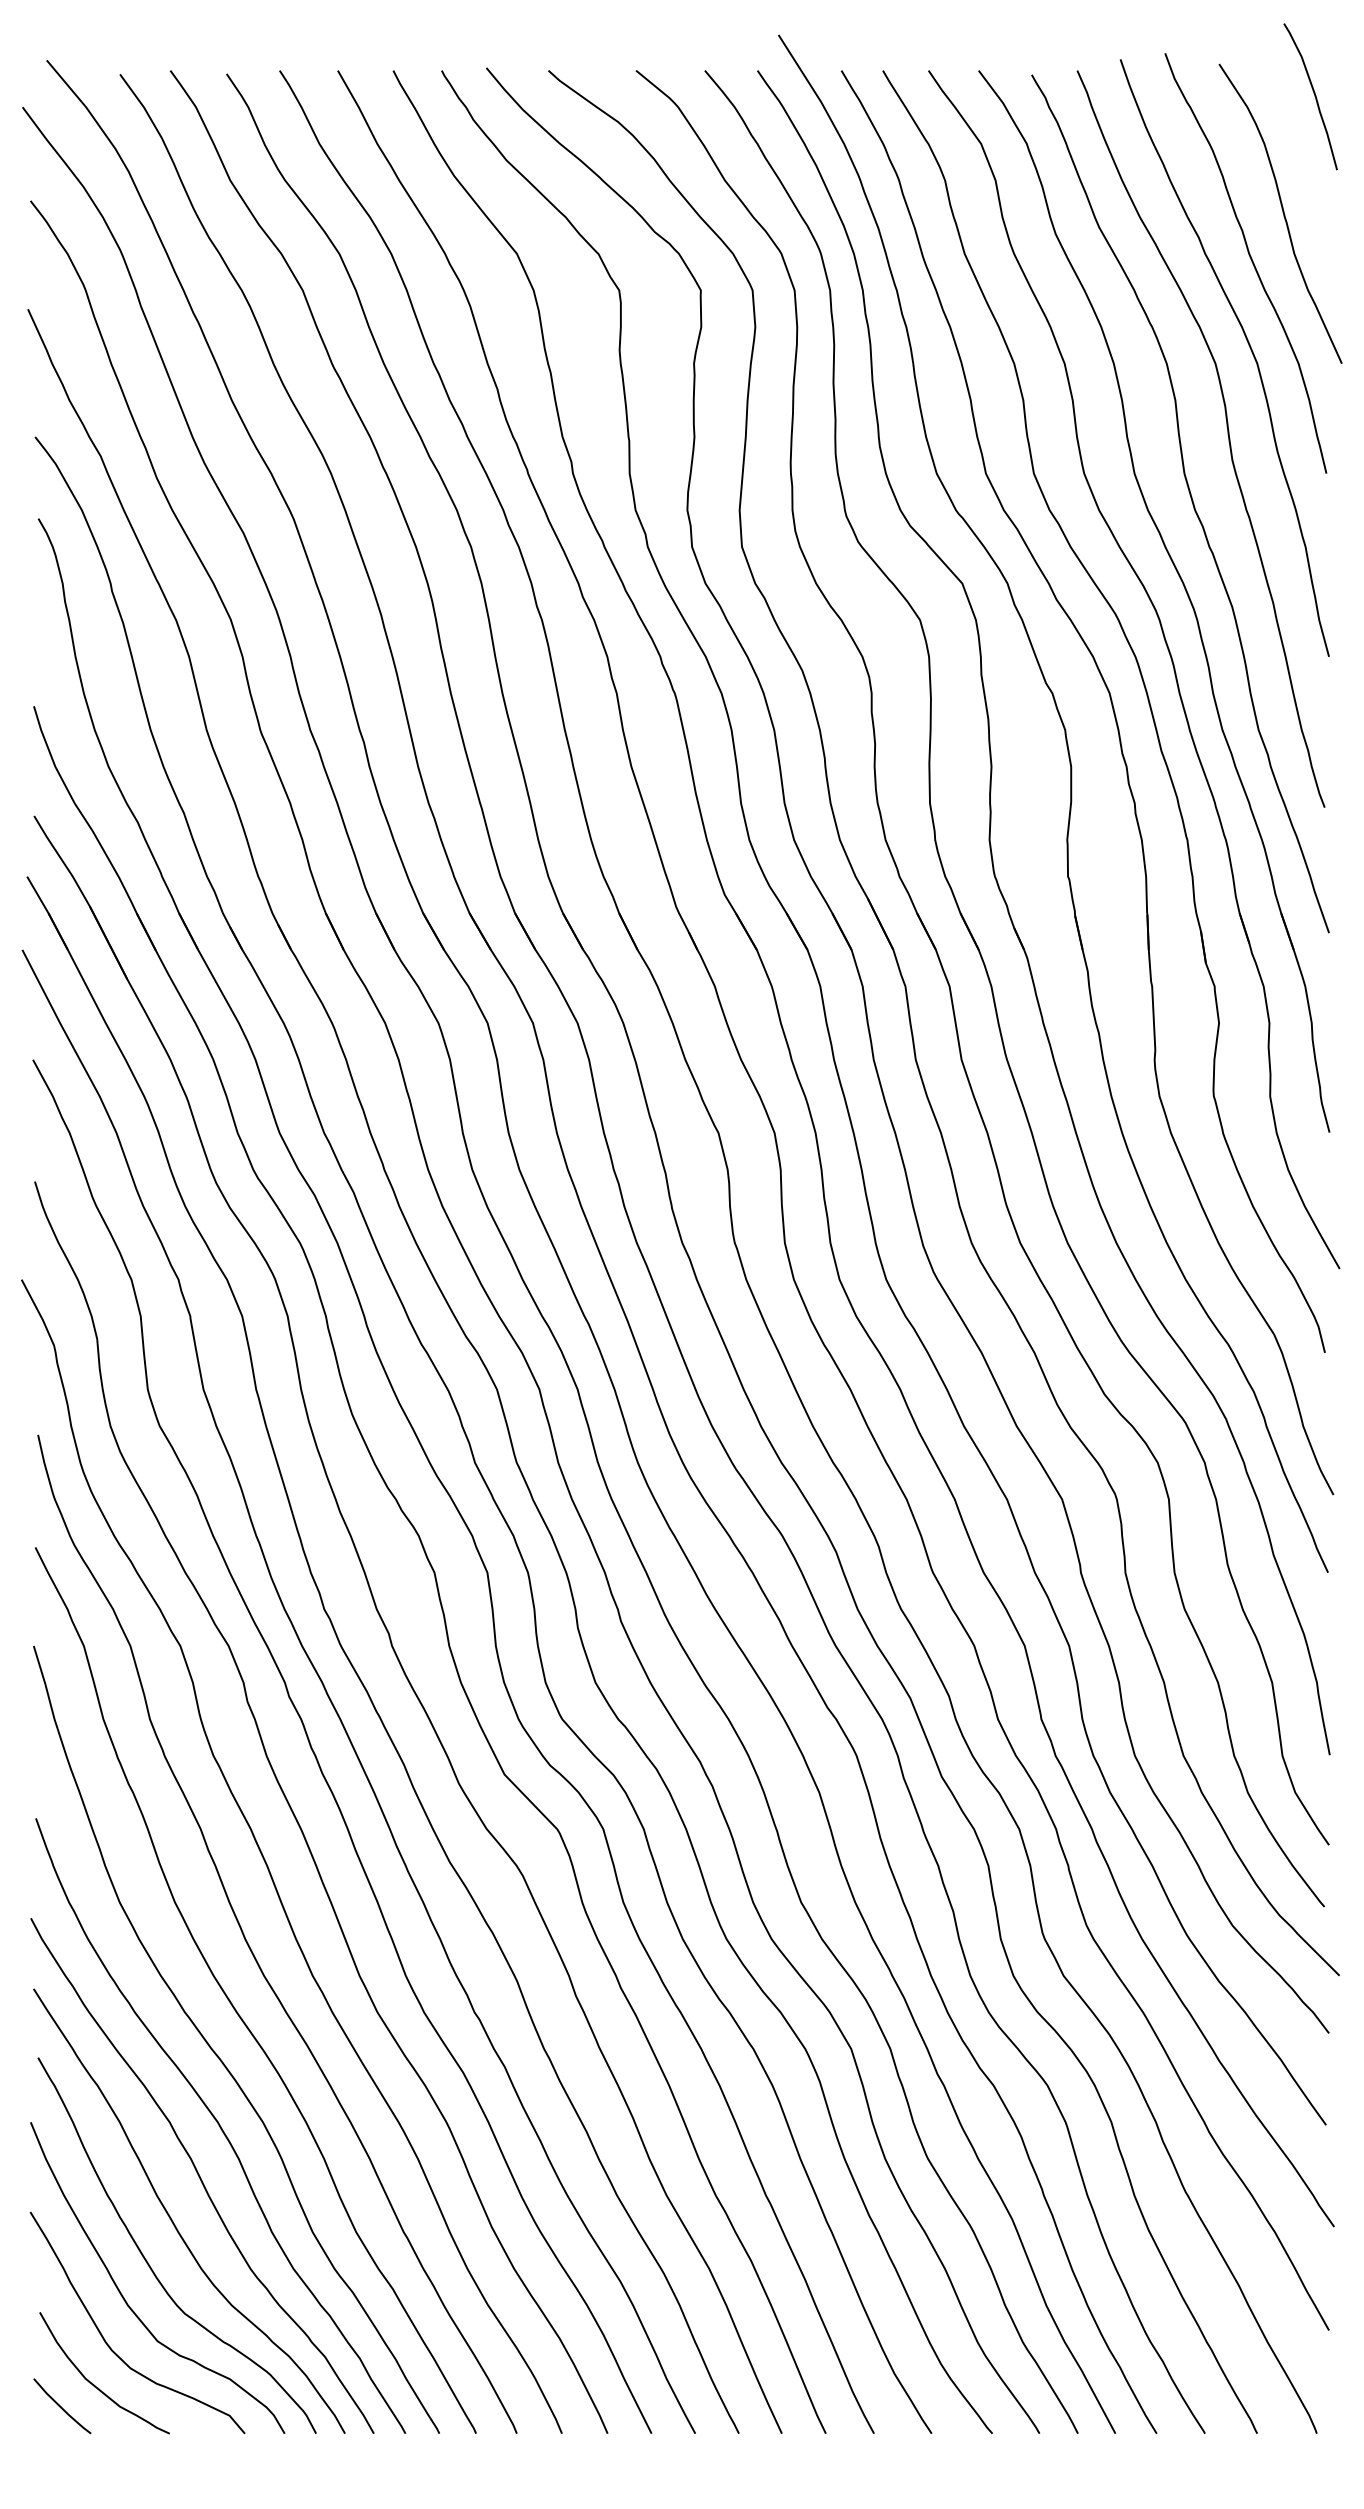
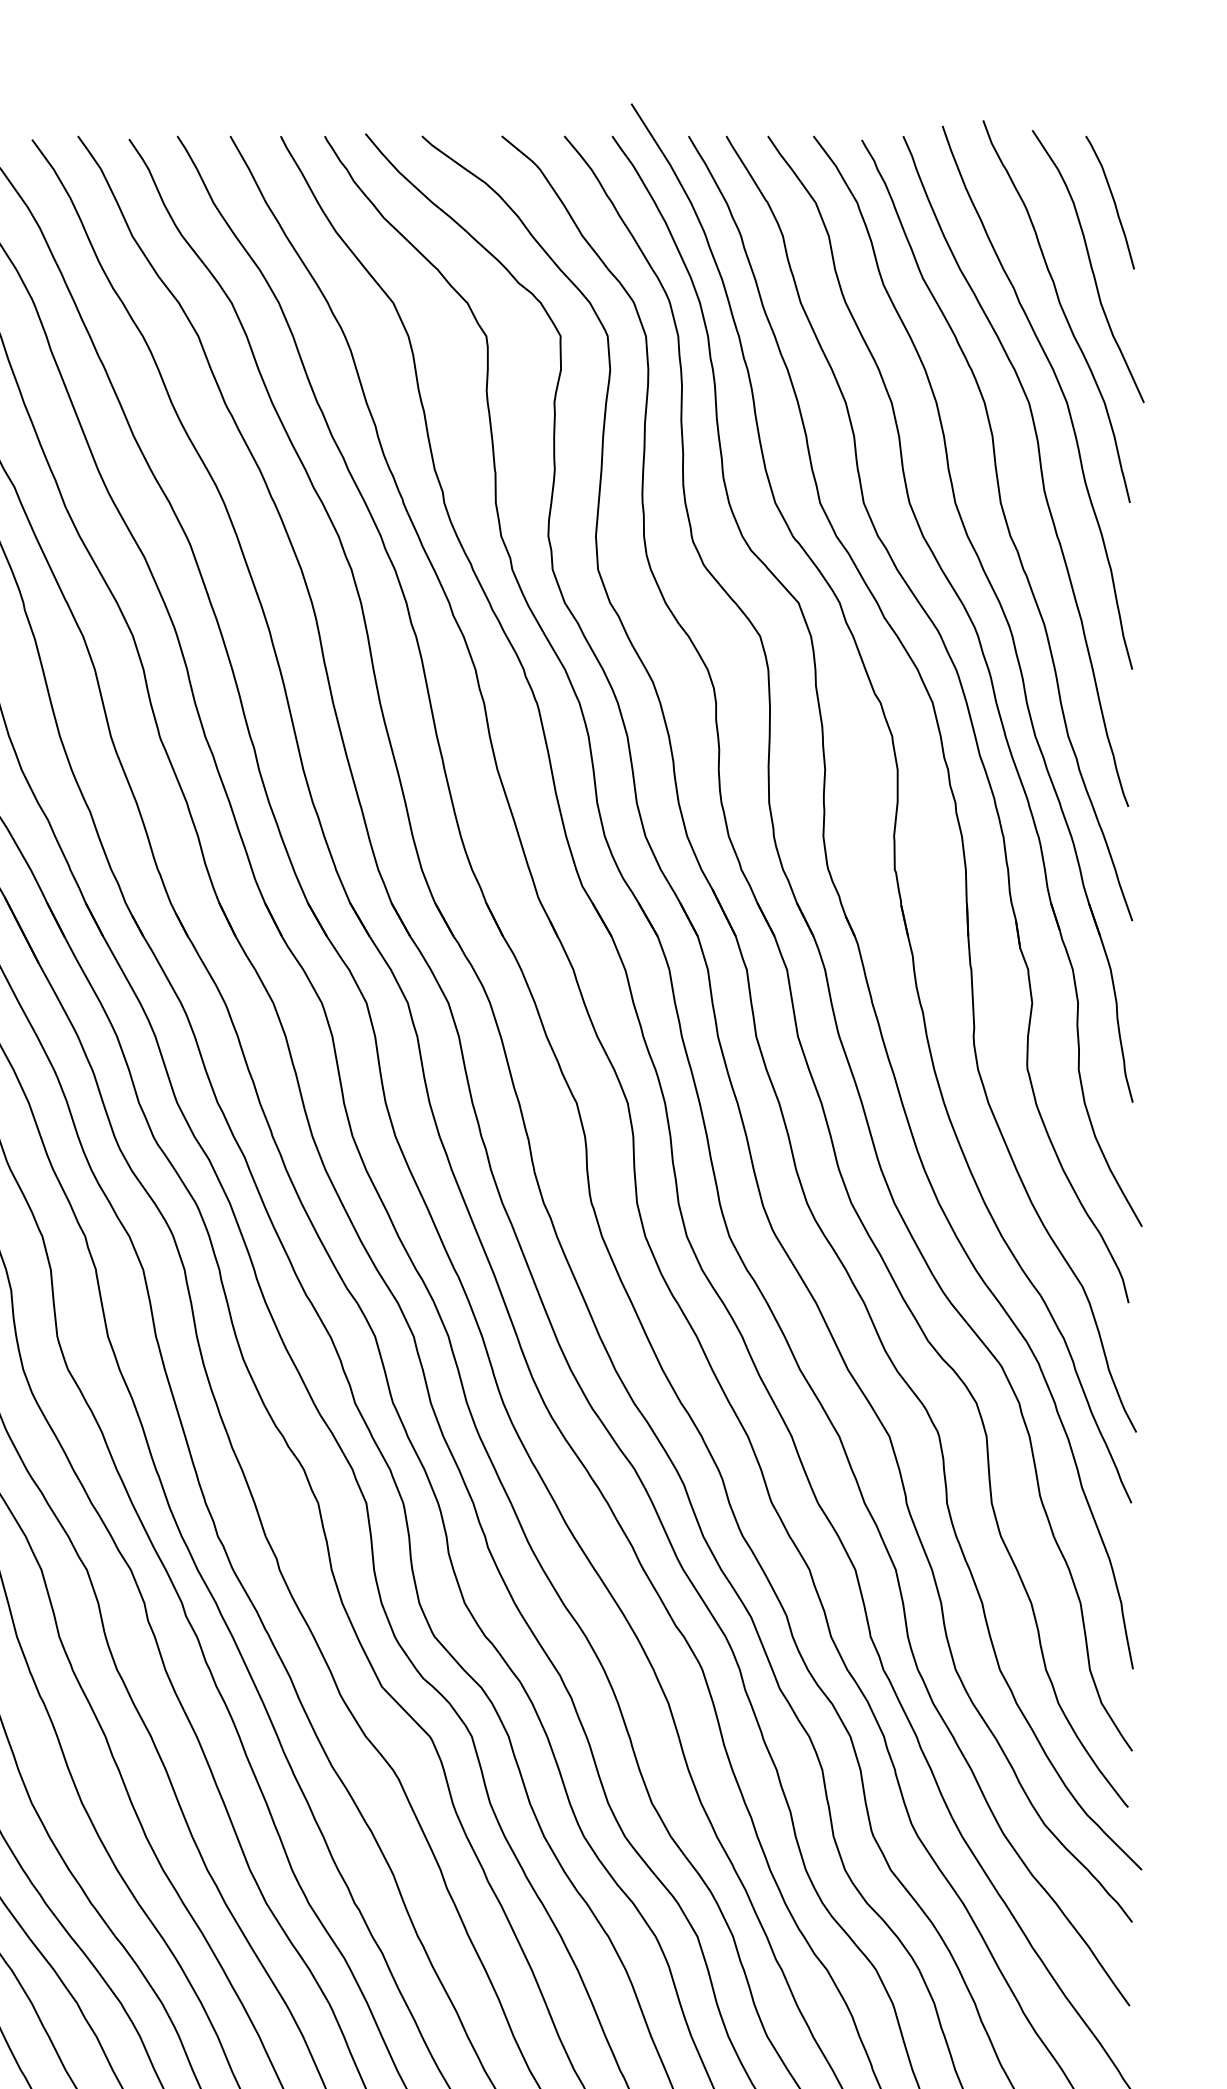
curve: (1314, 96) -> (1113, 202), moved

